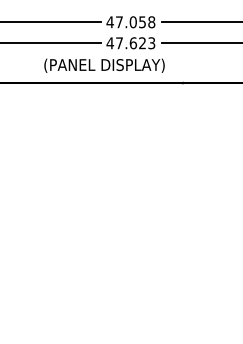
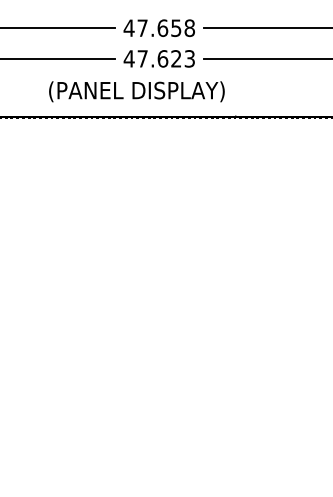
text: (132, 21) -> (161, 27), 47.058 -> 47.658
text: (104, 65) -> (136, 91), moved

